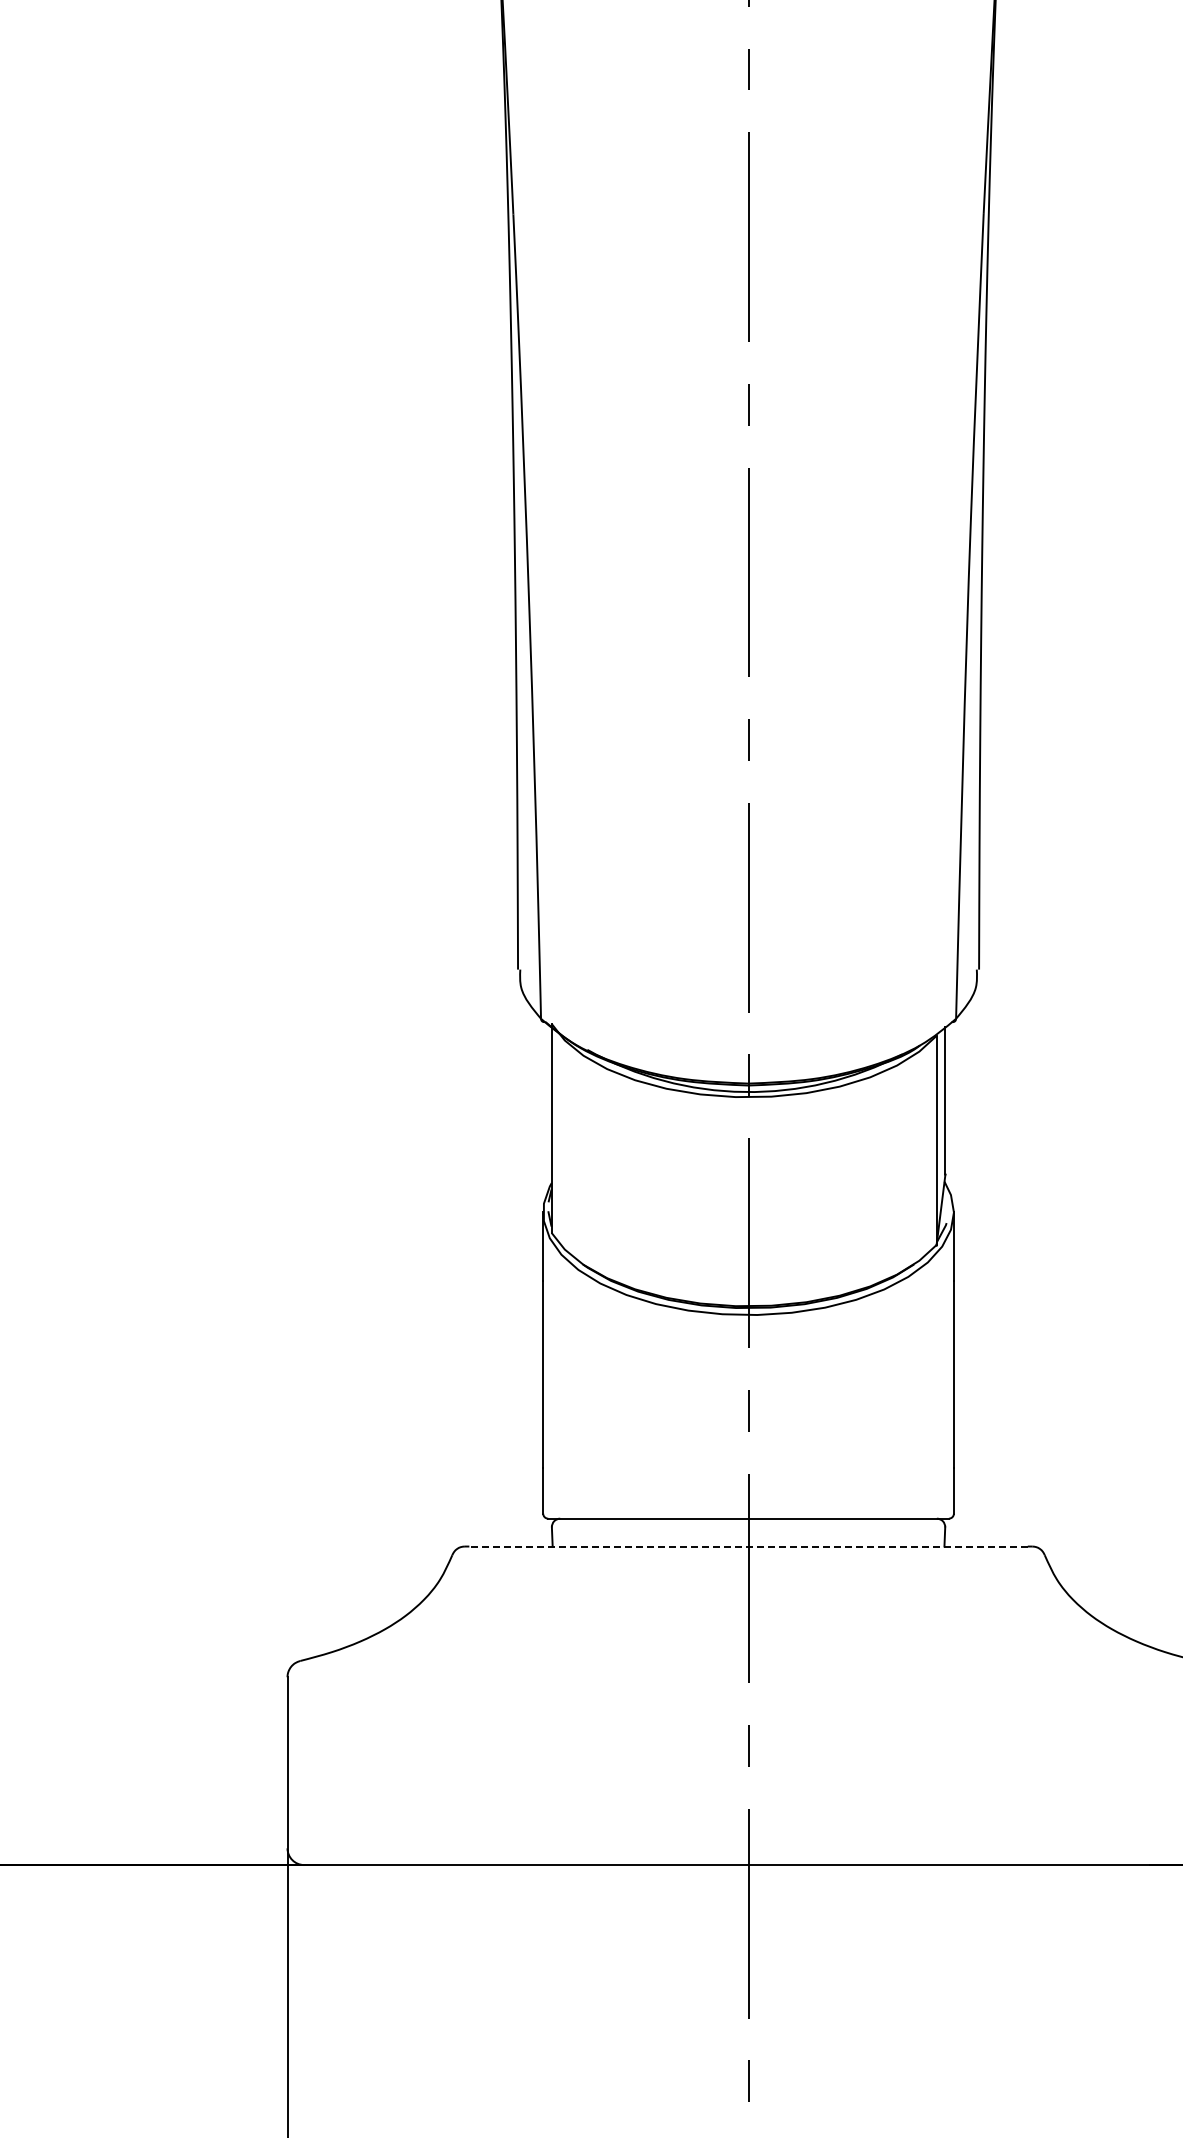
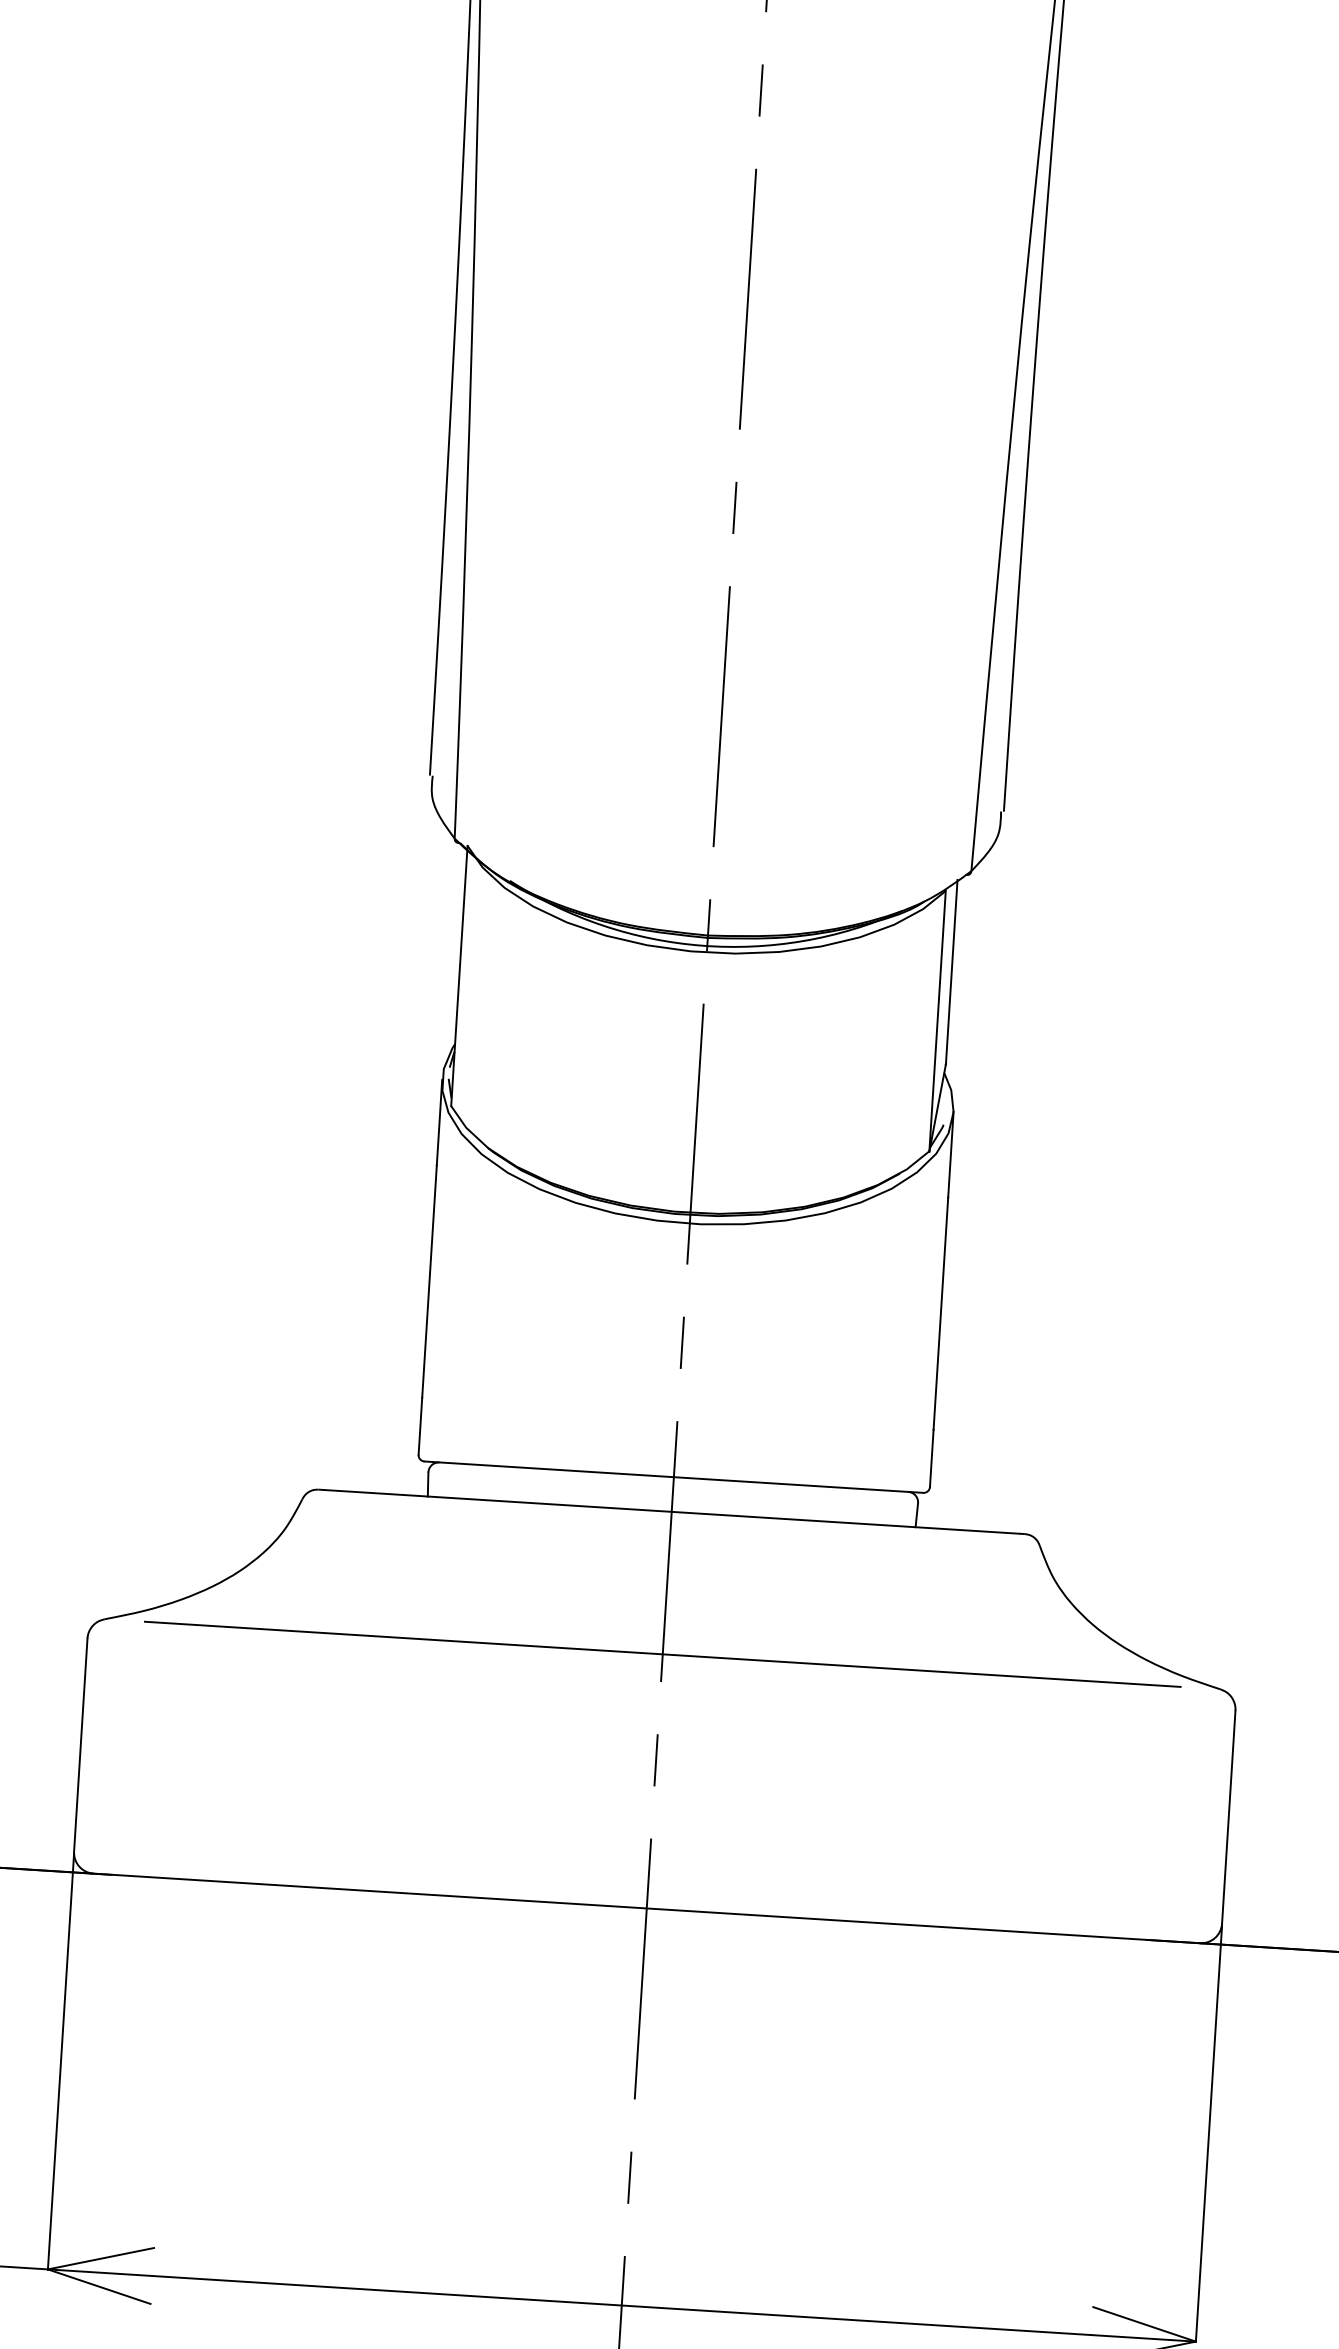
line: (748, 1546) -> (671, 1511), dashed -> solid
line: (748, 1660) -> (662, 1653), added

